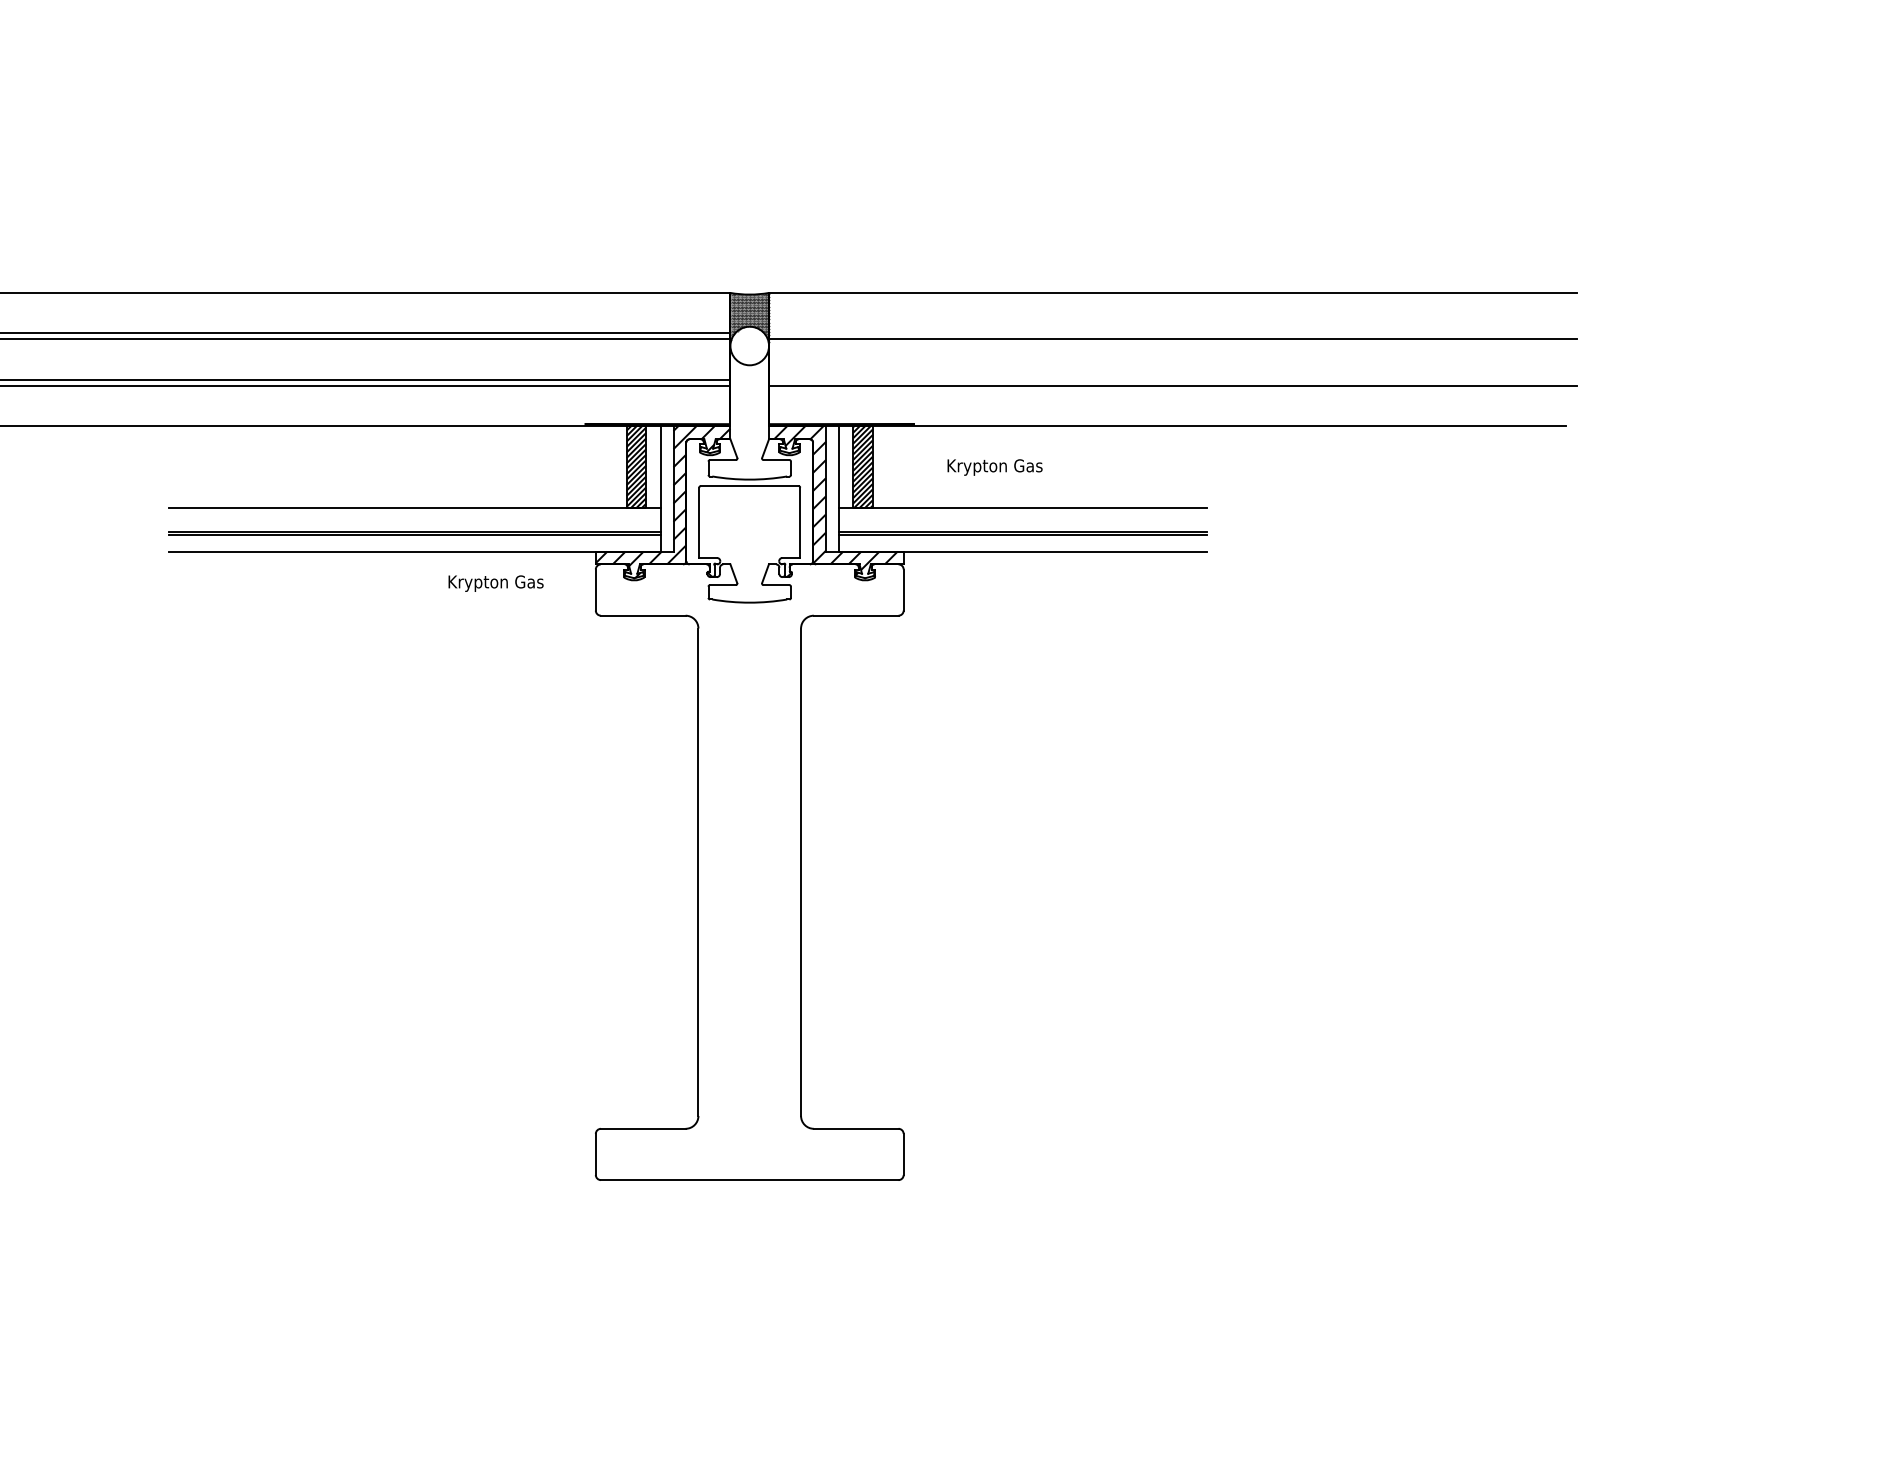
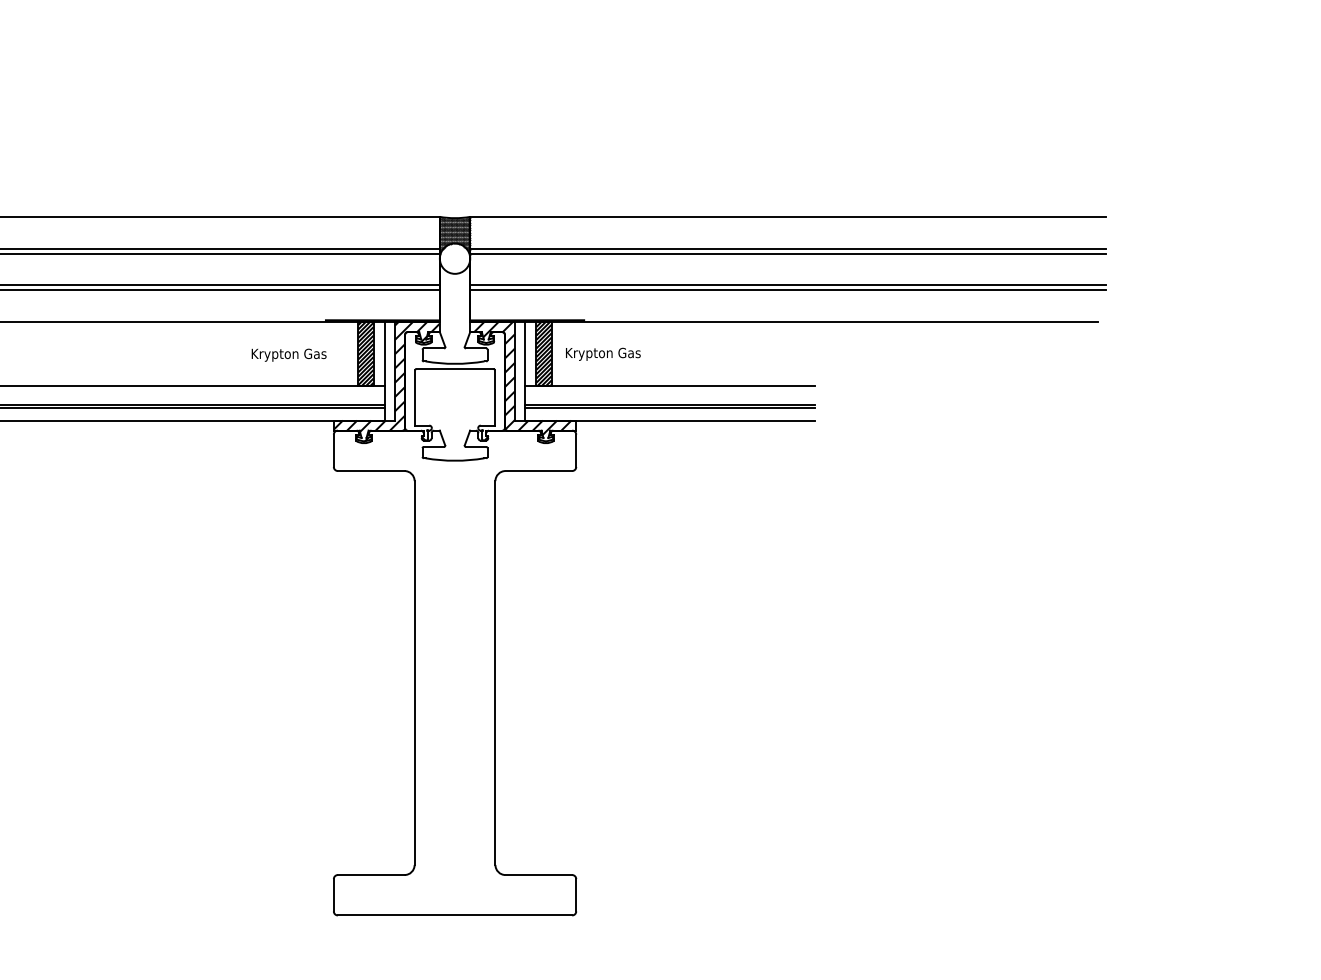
line: (1172, 333) -> (787, 248), added
line: (1172, 379) -> (787, 285), added
text: (994, 467) -> (602, 354), moved
text: (495, 583) -> (288, 355), moved

